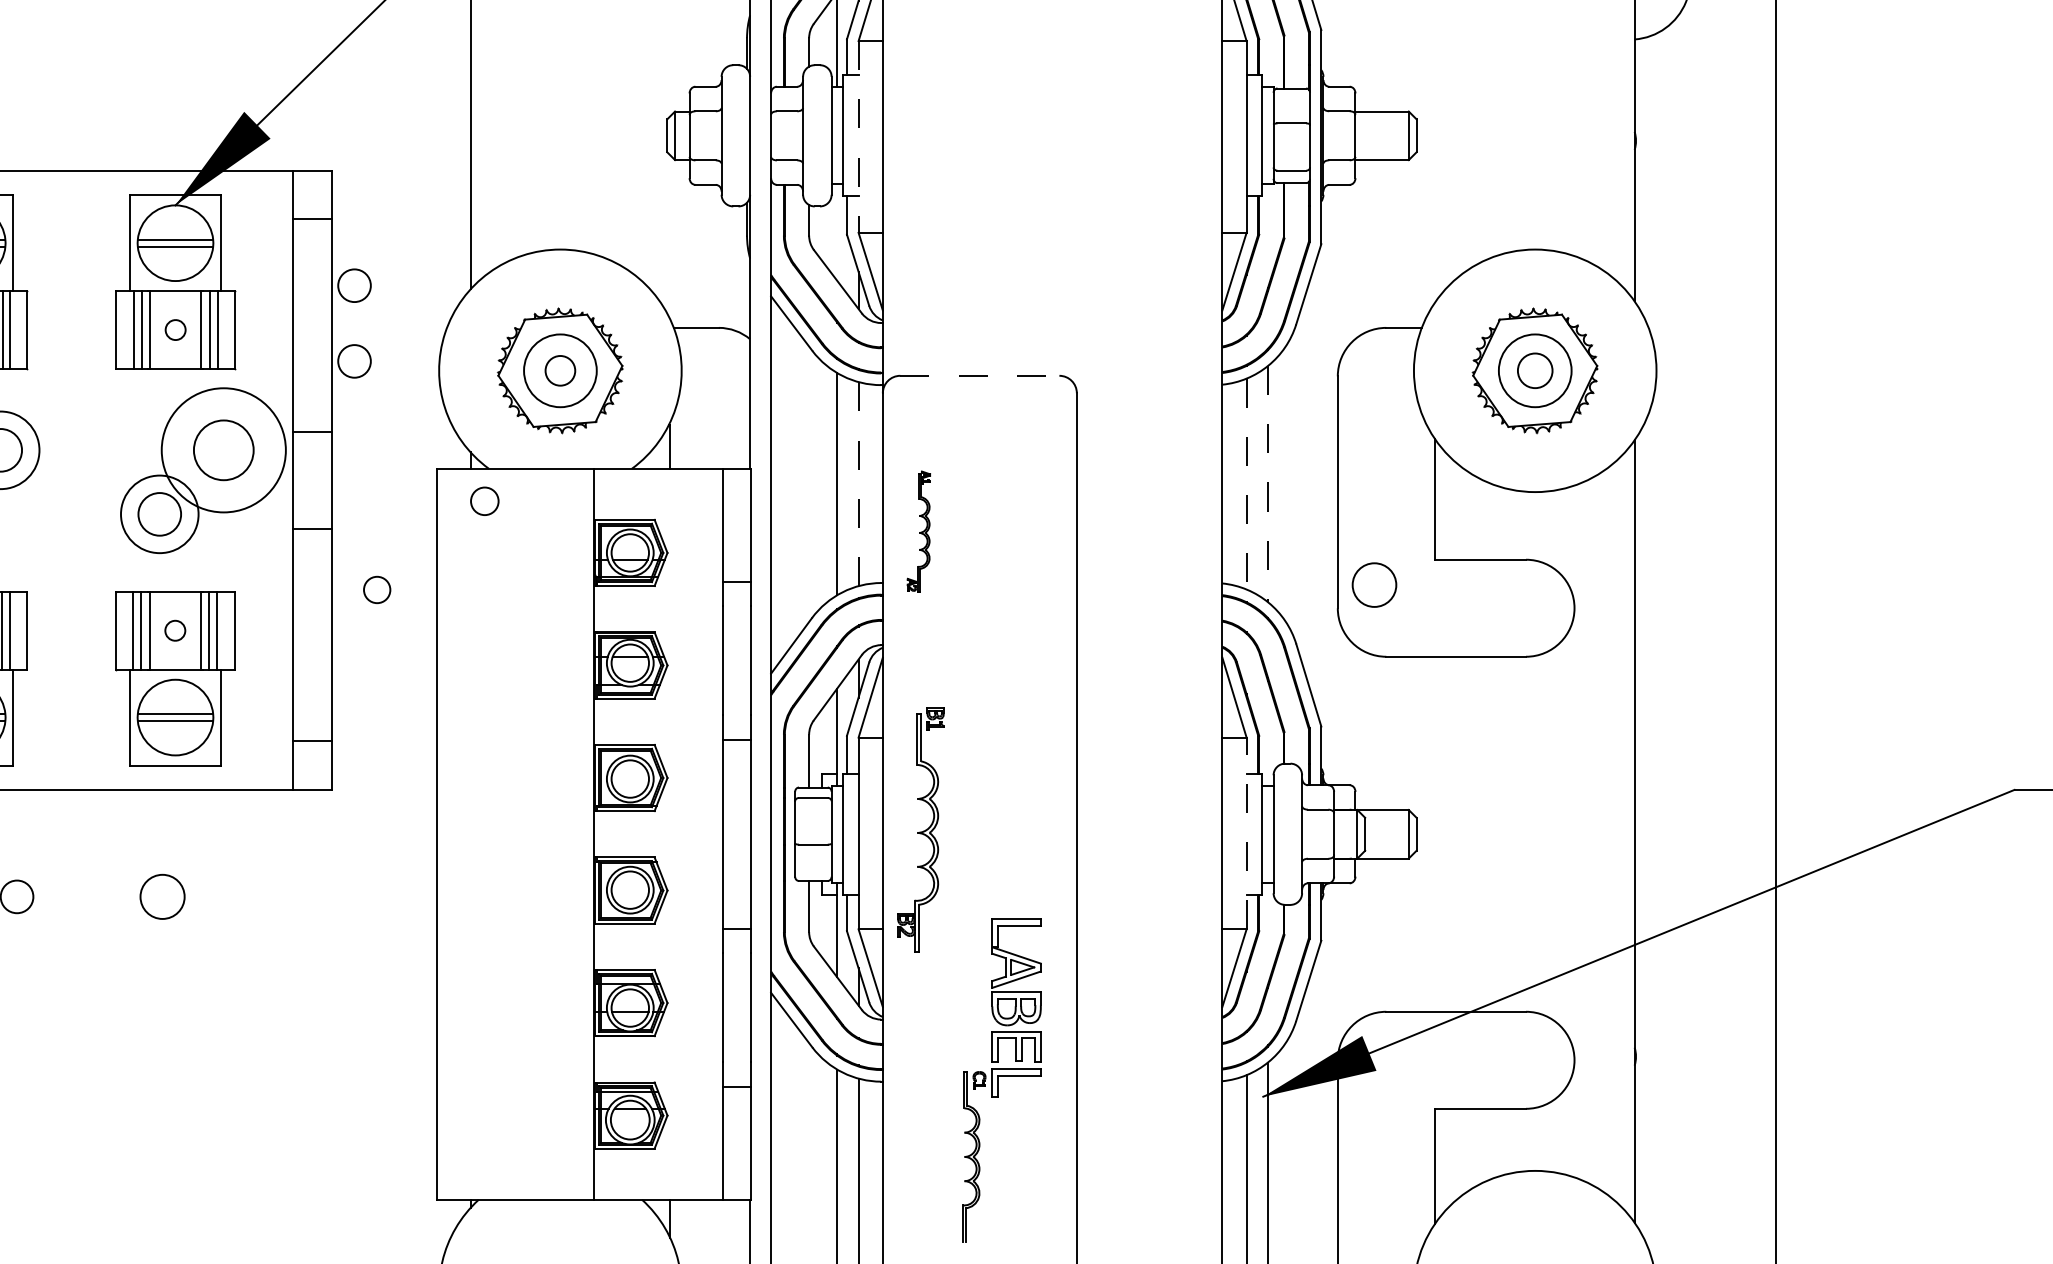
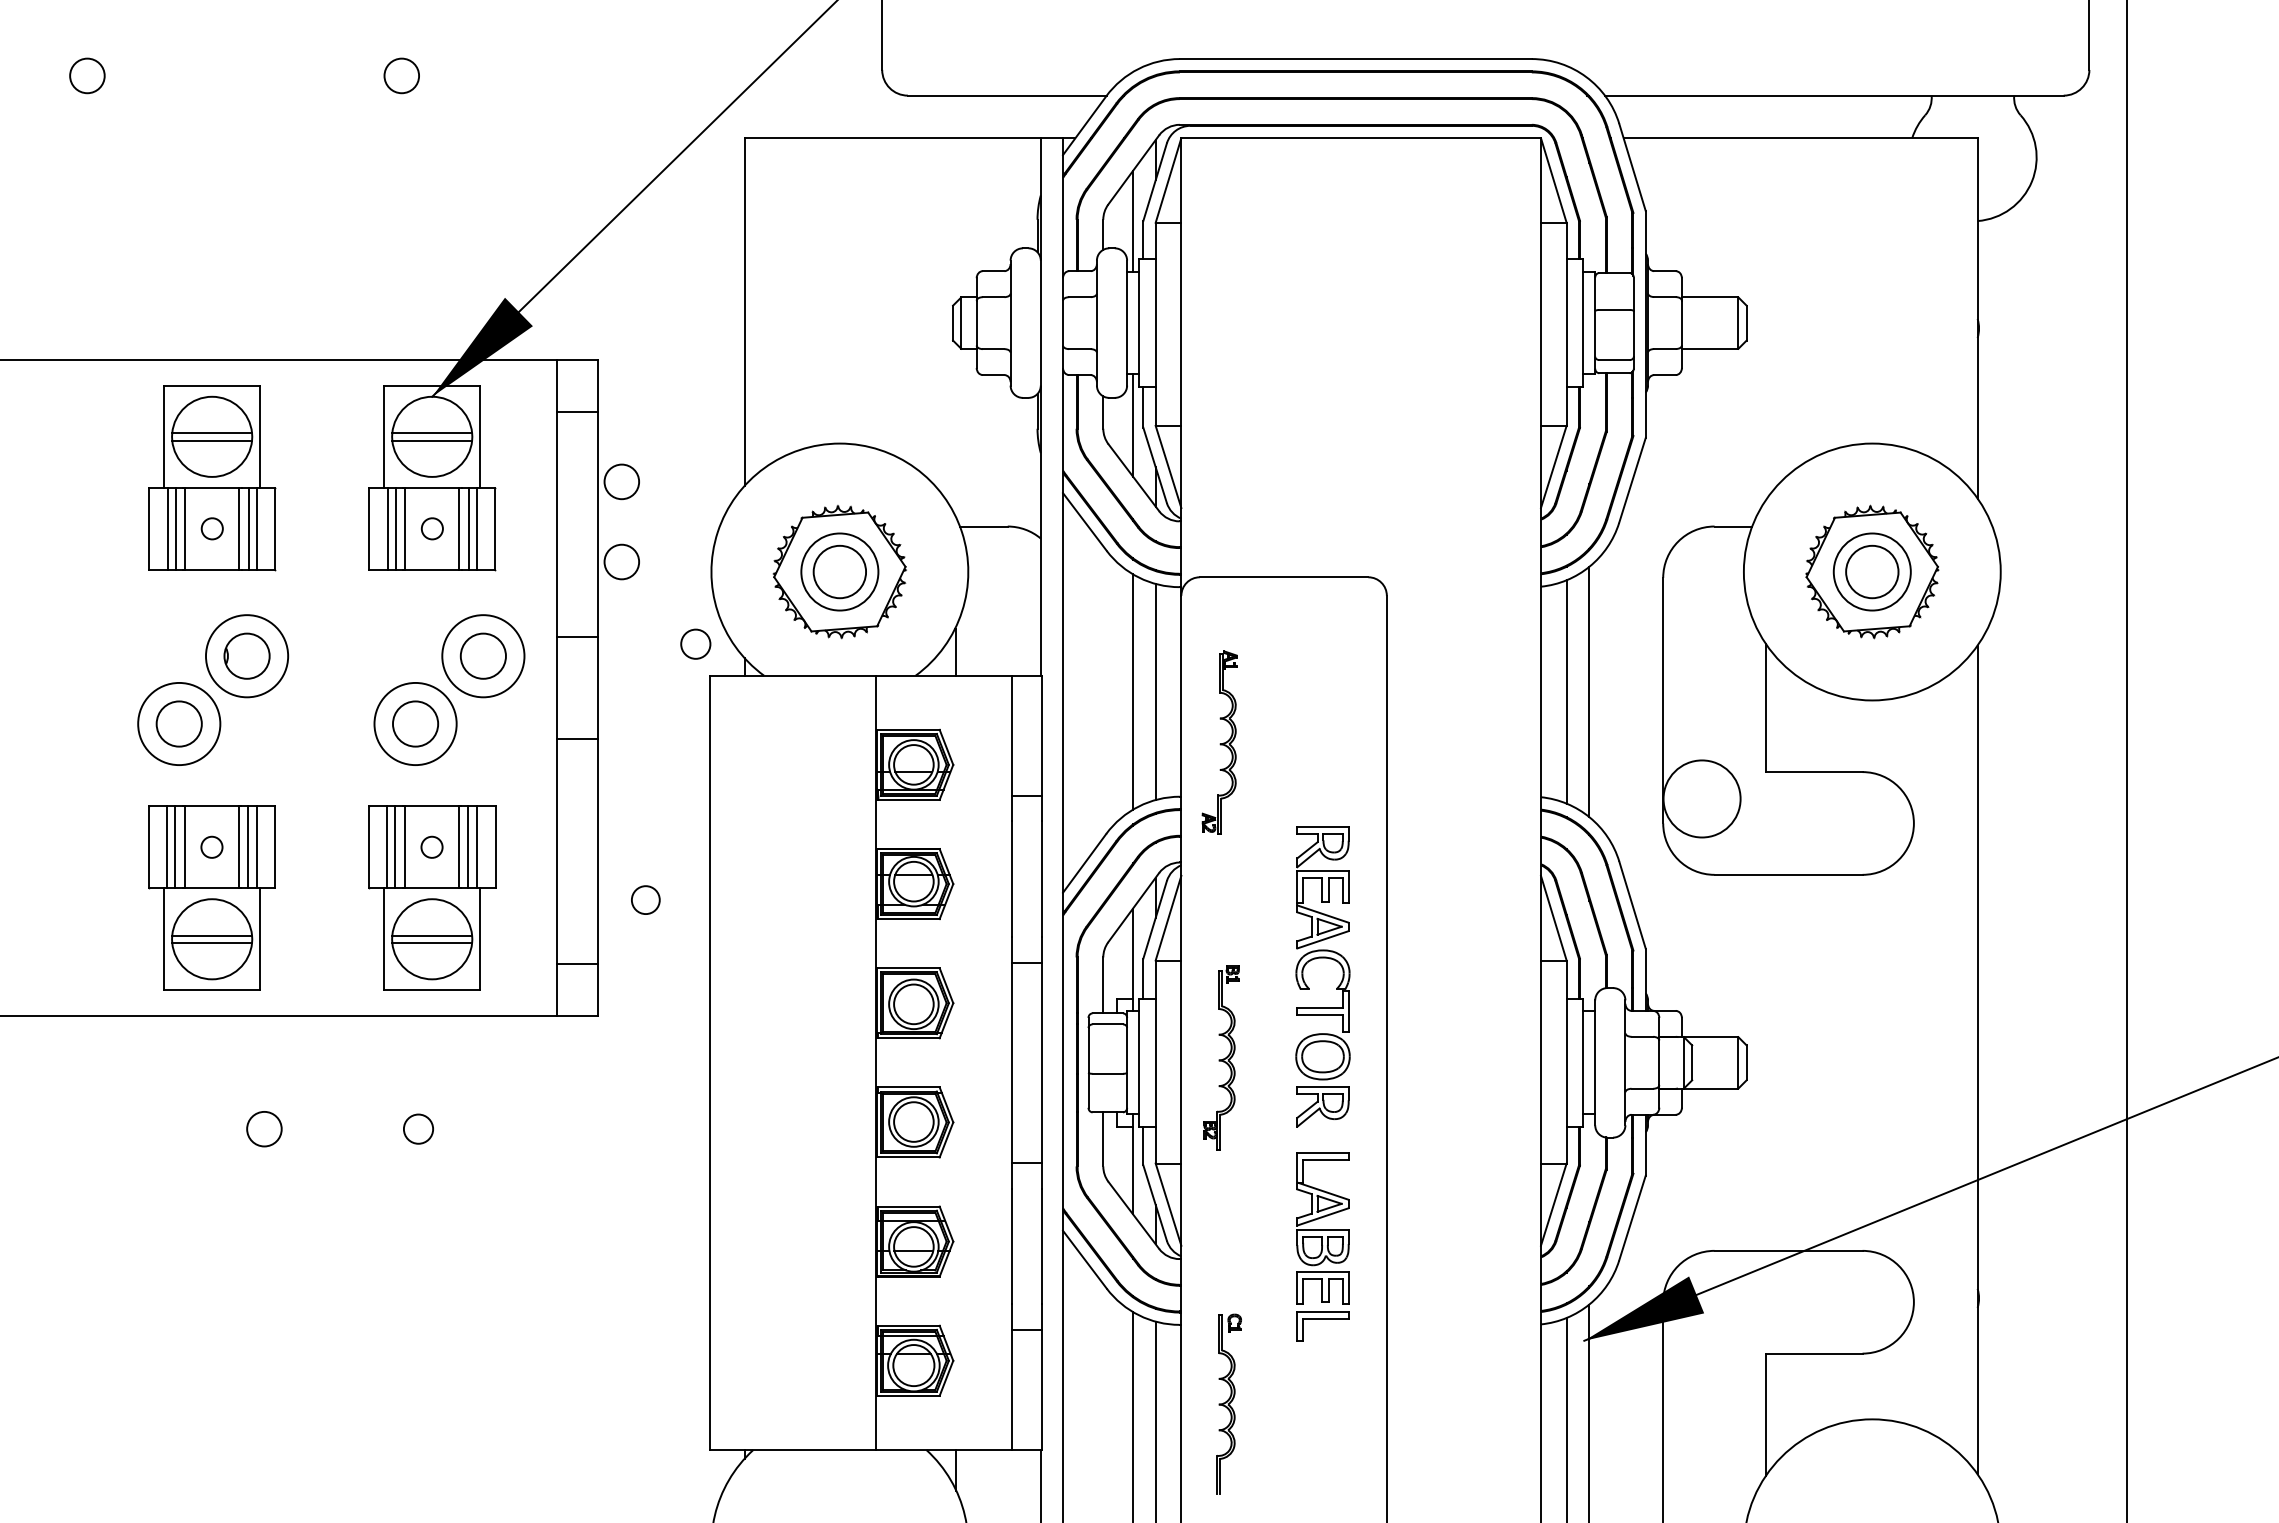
line: (858, 137) -> (1155, 324), dashed -> solid
line: (837, 232) -> (1133, 425), added
circle: (560, 370) -> (839, 571), size x1.67
circle: (1535, 370) -> (1872, 571), size x1.43
line: (980, 376) -> (1284, 577), dashed -> solid
circle: (222, 449) -> (482, 655), size x0.71
circle: (223, 450) -> (483, 656), size x0.62
line: (858, 483) -> (1155, 691), dashed -> solid
line: (1246, 483) -> (1566, 691), dashed -> solid
line: (1268, 484) -> (1589, 692), dashed -> solid
circle: (484, 500) -> (695, 643), moved
part: (918, 531) -> (1219, 742), size x1.43
circle: (1373, 584) -> (1701, 798), size x1.67
circle: (376, 589) -> (645, 899), moved
part: (1003, 763) -> (1309, 987), added
part: (920, 829) -> (1221, 1057), size x0.71
line: (1246, 833) -> (1566, 1062), dashed -> solid
circle: (162, 896) -> (418, 1128), size x0.62
part: (973, 1155) -> (1228, 1403), moved

